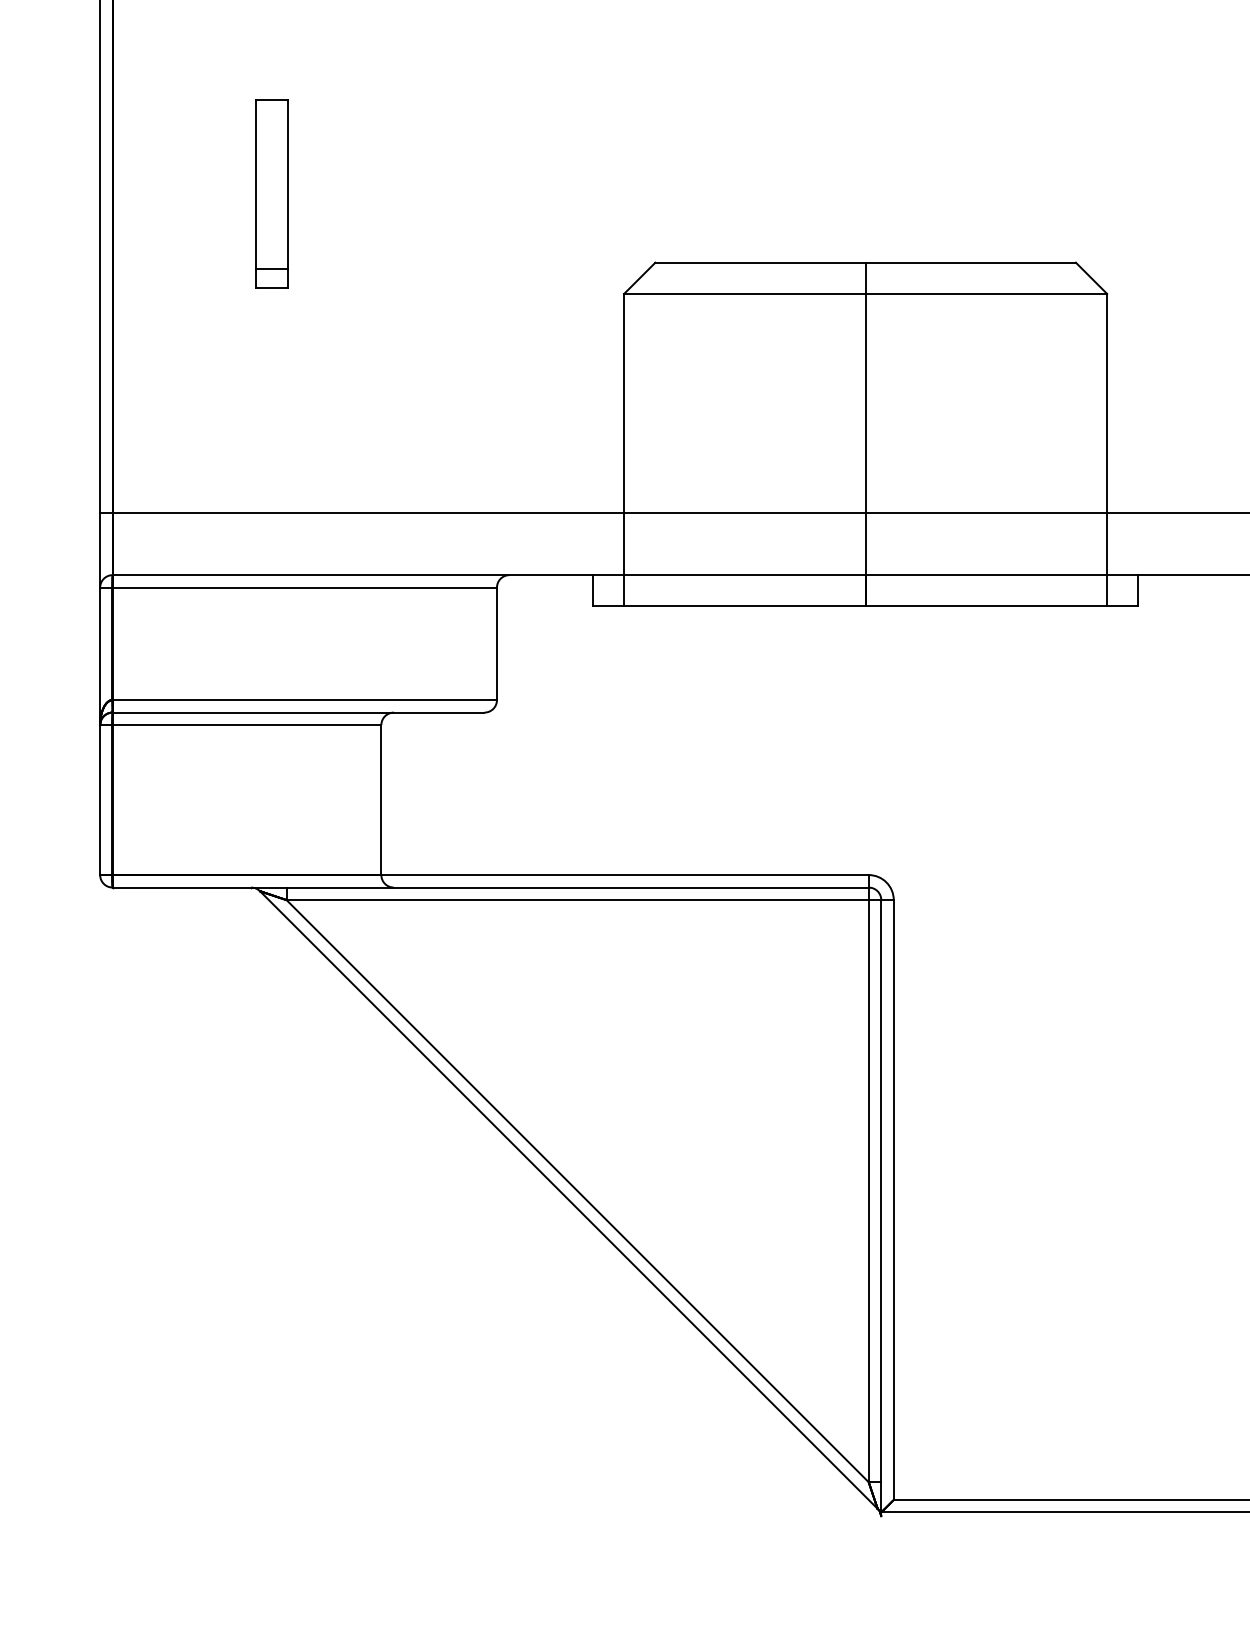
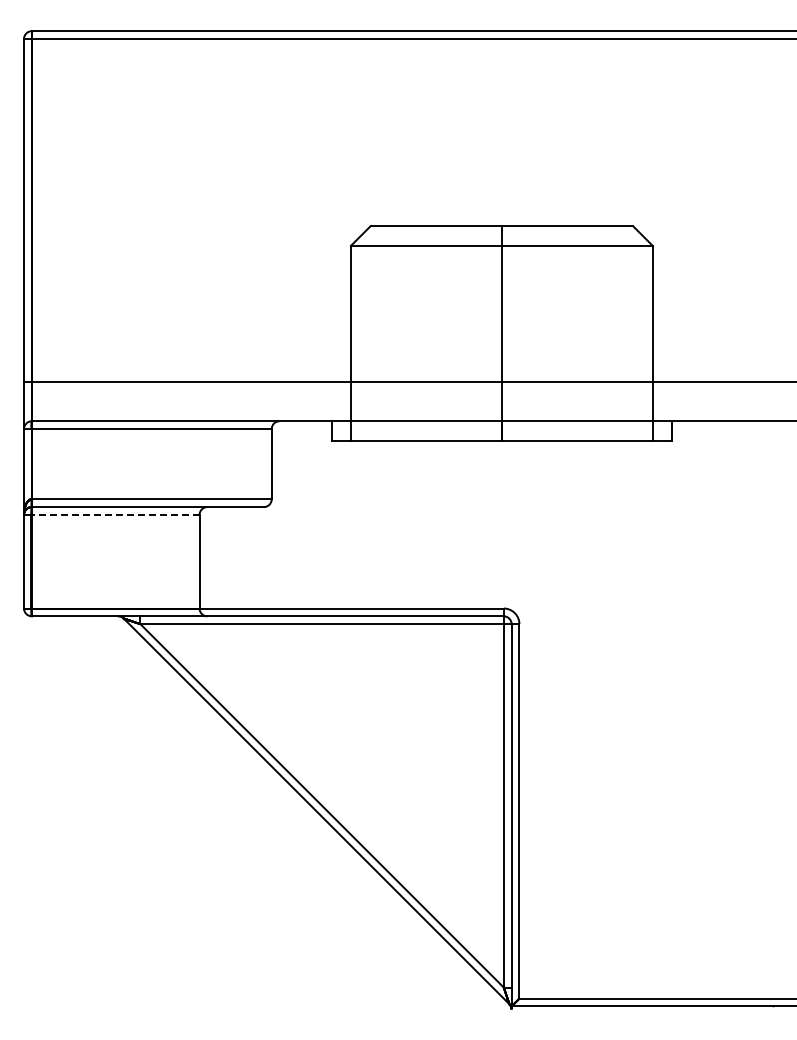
part: (272, 194) -> (131, 183), removed
line: (246, 724) -> (115, 514), solid -> dashed

